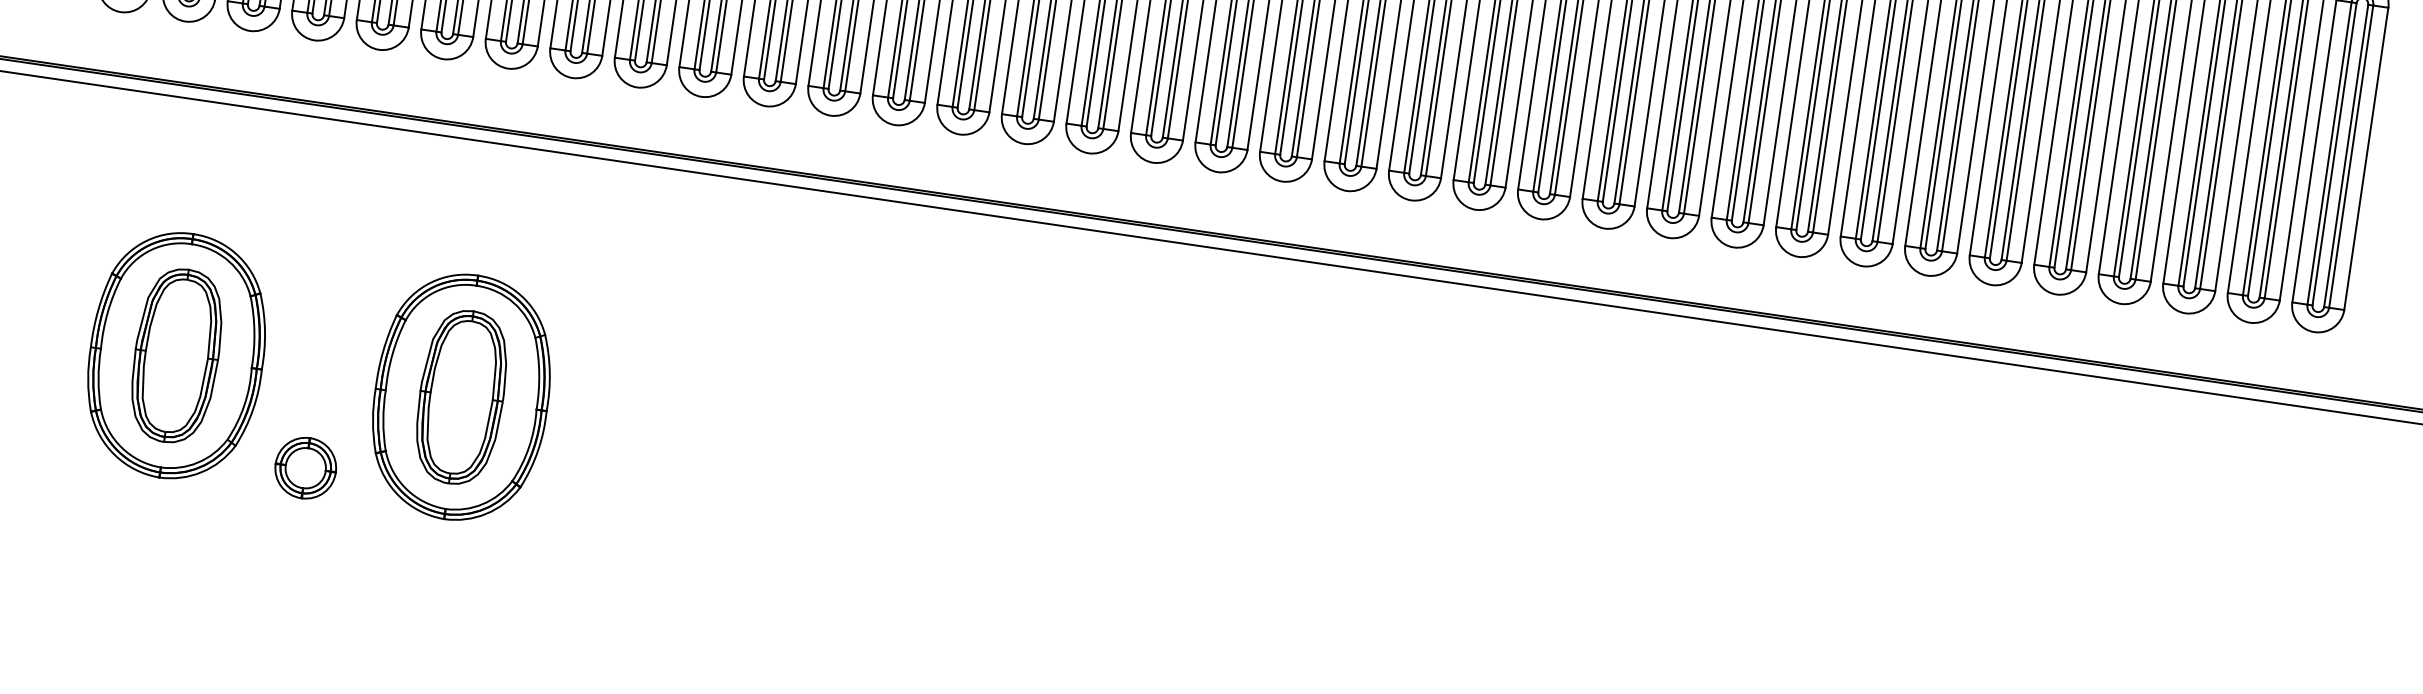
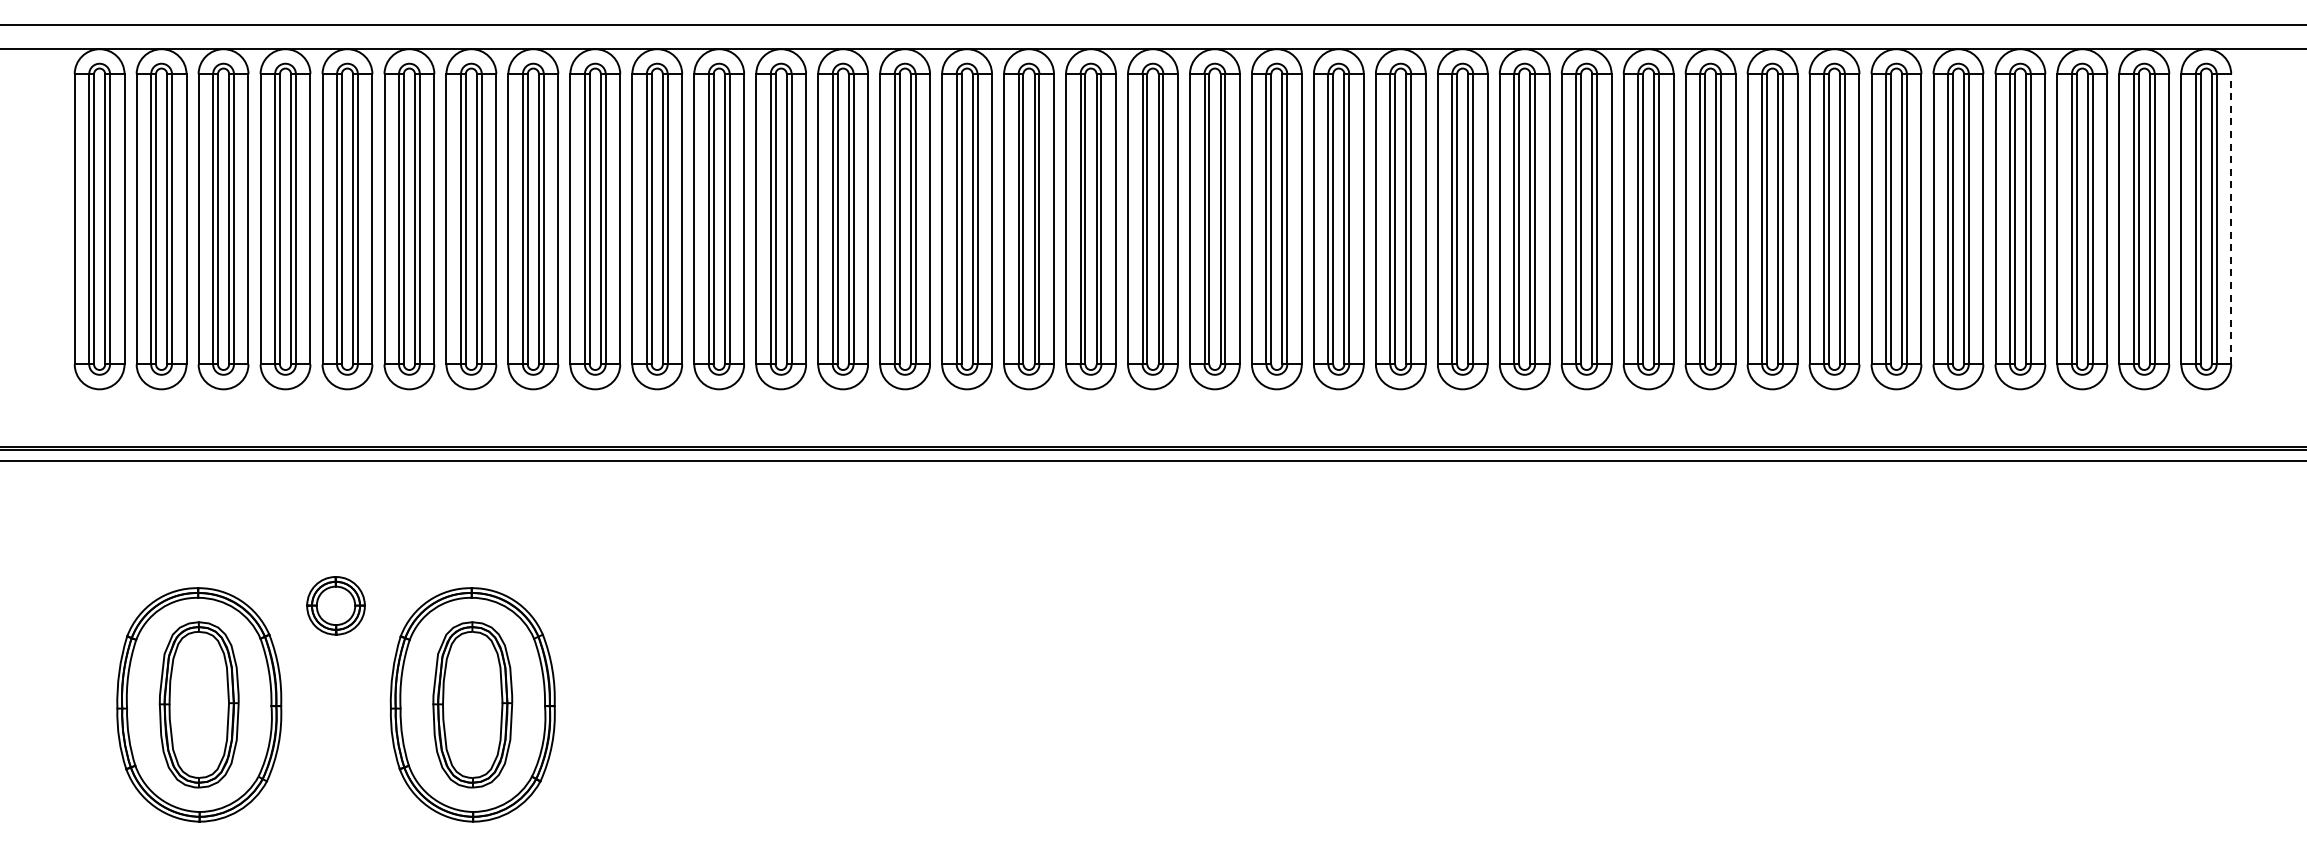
line: (2366, 158) -> (2231, 218), solid -> dashed
part: (305, 467) -> (335, 605), moved

